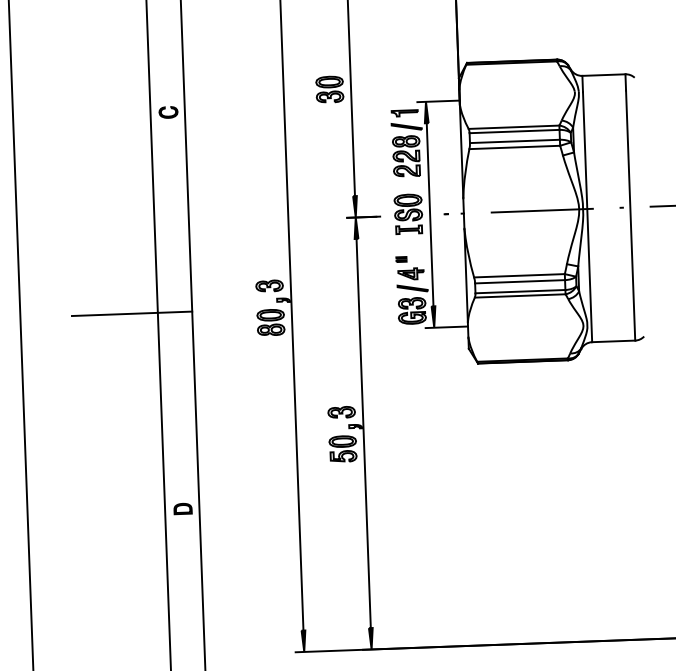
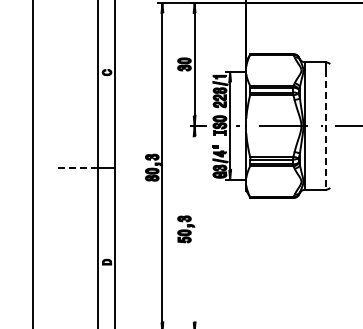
line: (629, 214) -> (325, 129), solid -> dashed
line: (114, 315) -> (77, 168), solid -> dashed
line: (363, 433) -> (194, 229), removed

